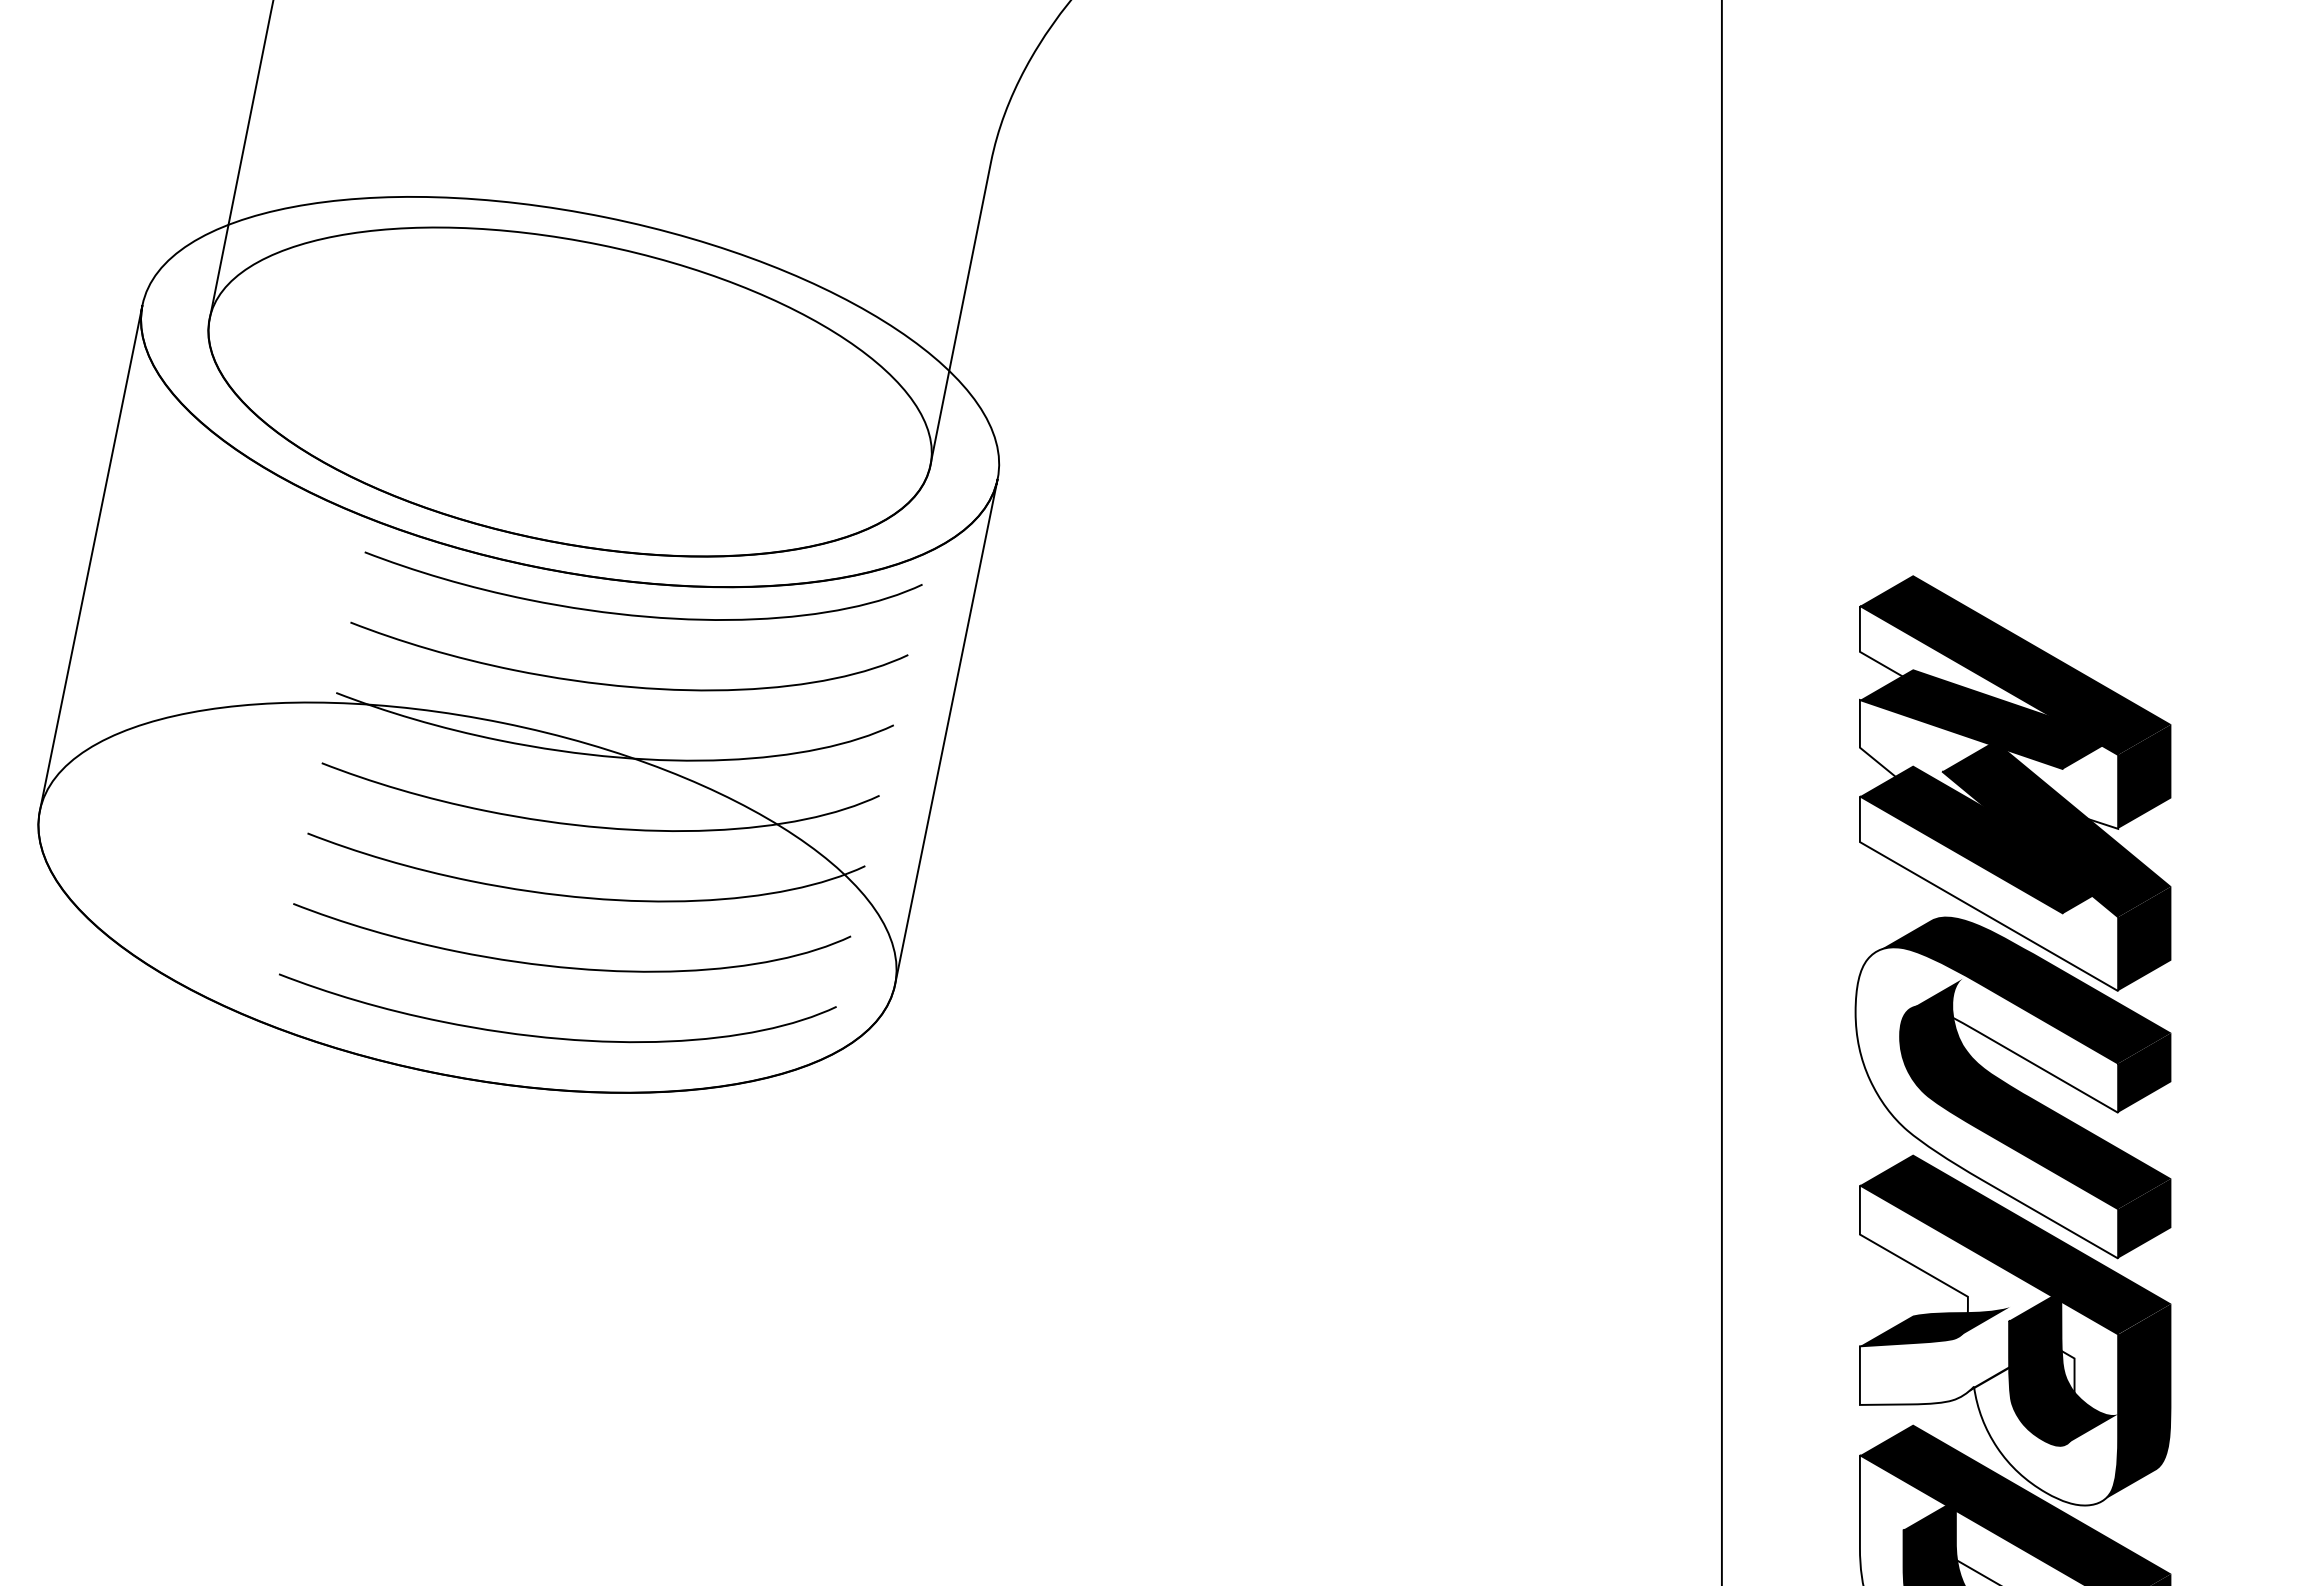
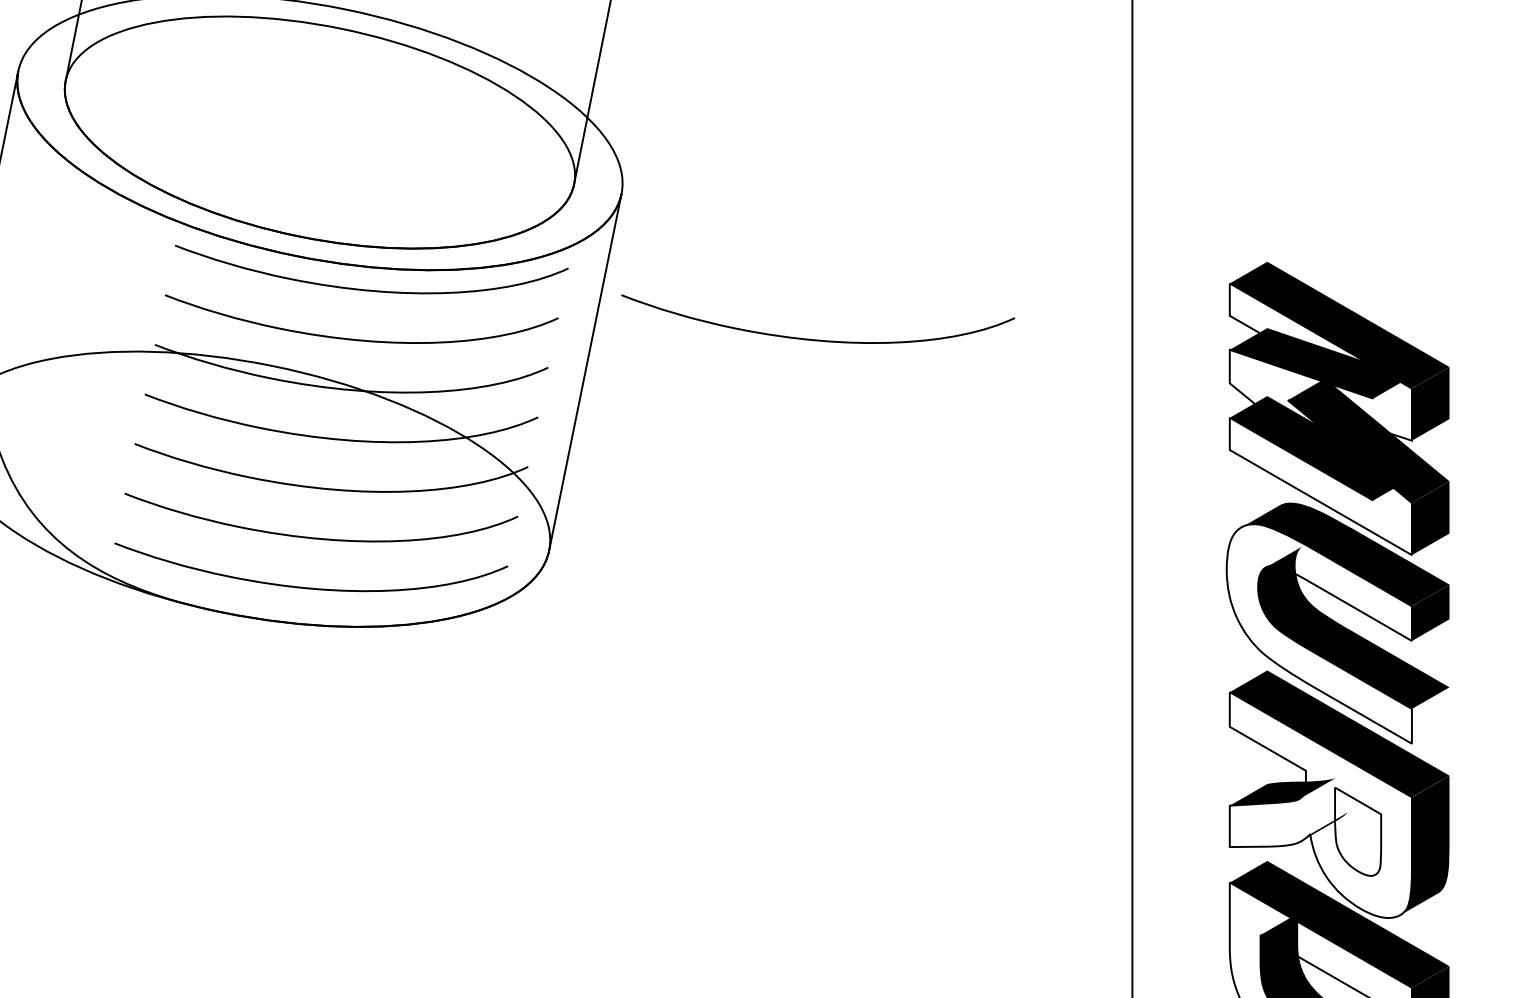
curve: (1275, 685) -> (817, 339), added
fill: (2144, 1218) -> (1430, 715), removed
fill: (2064, 1367) -> (1374, 820), removed

